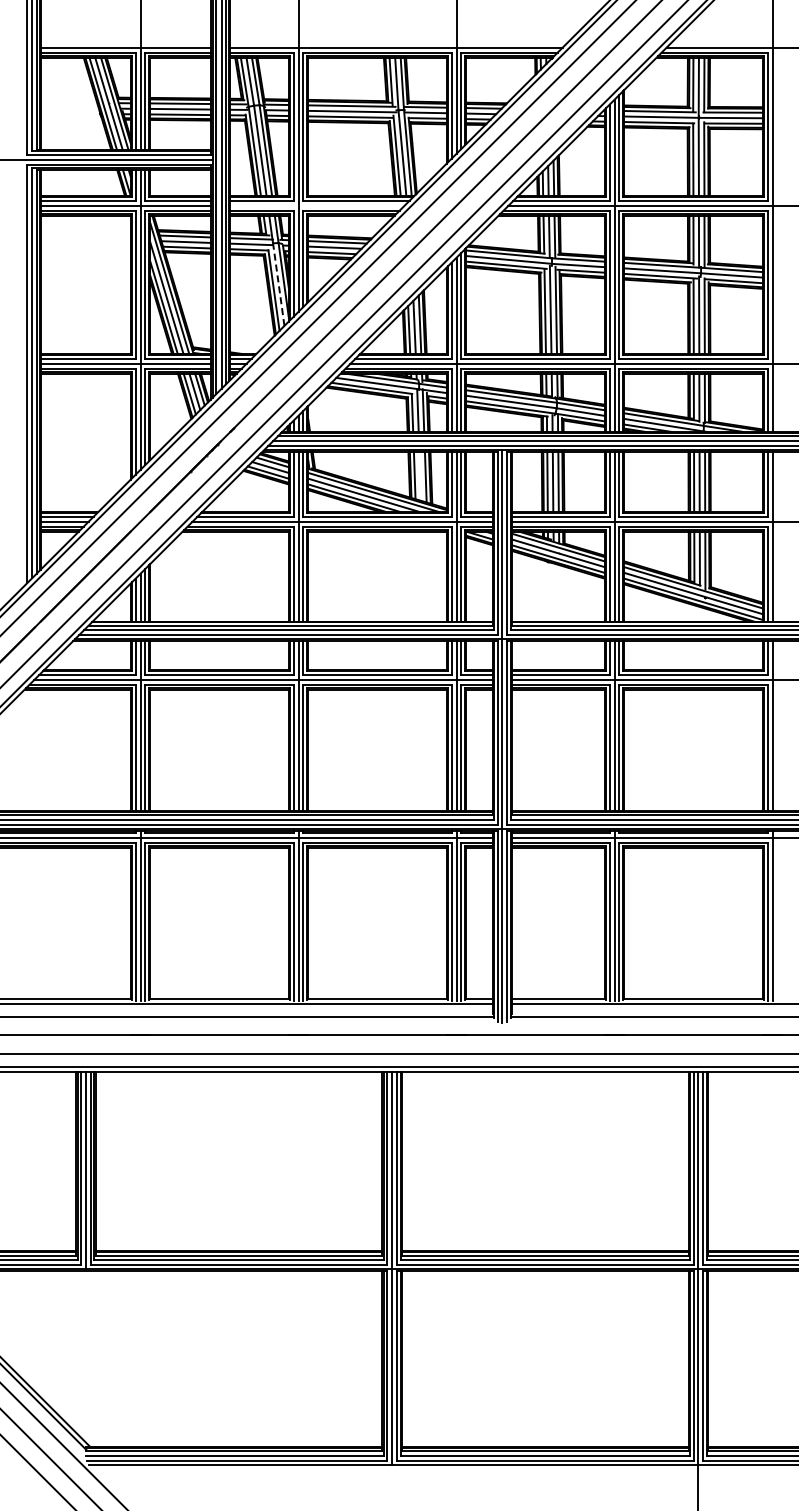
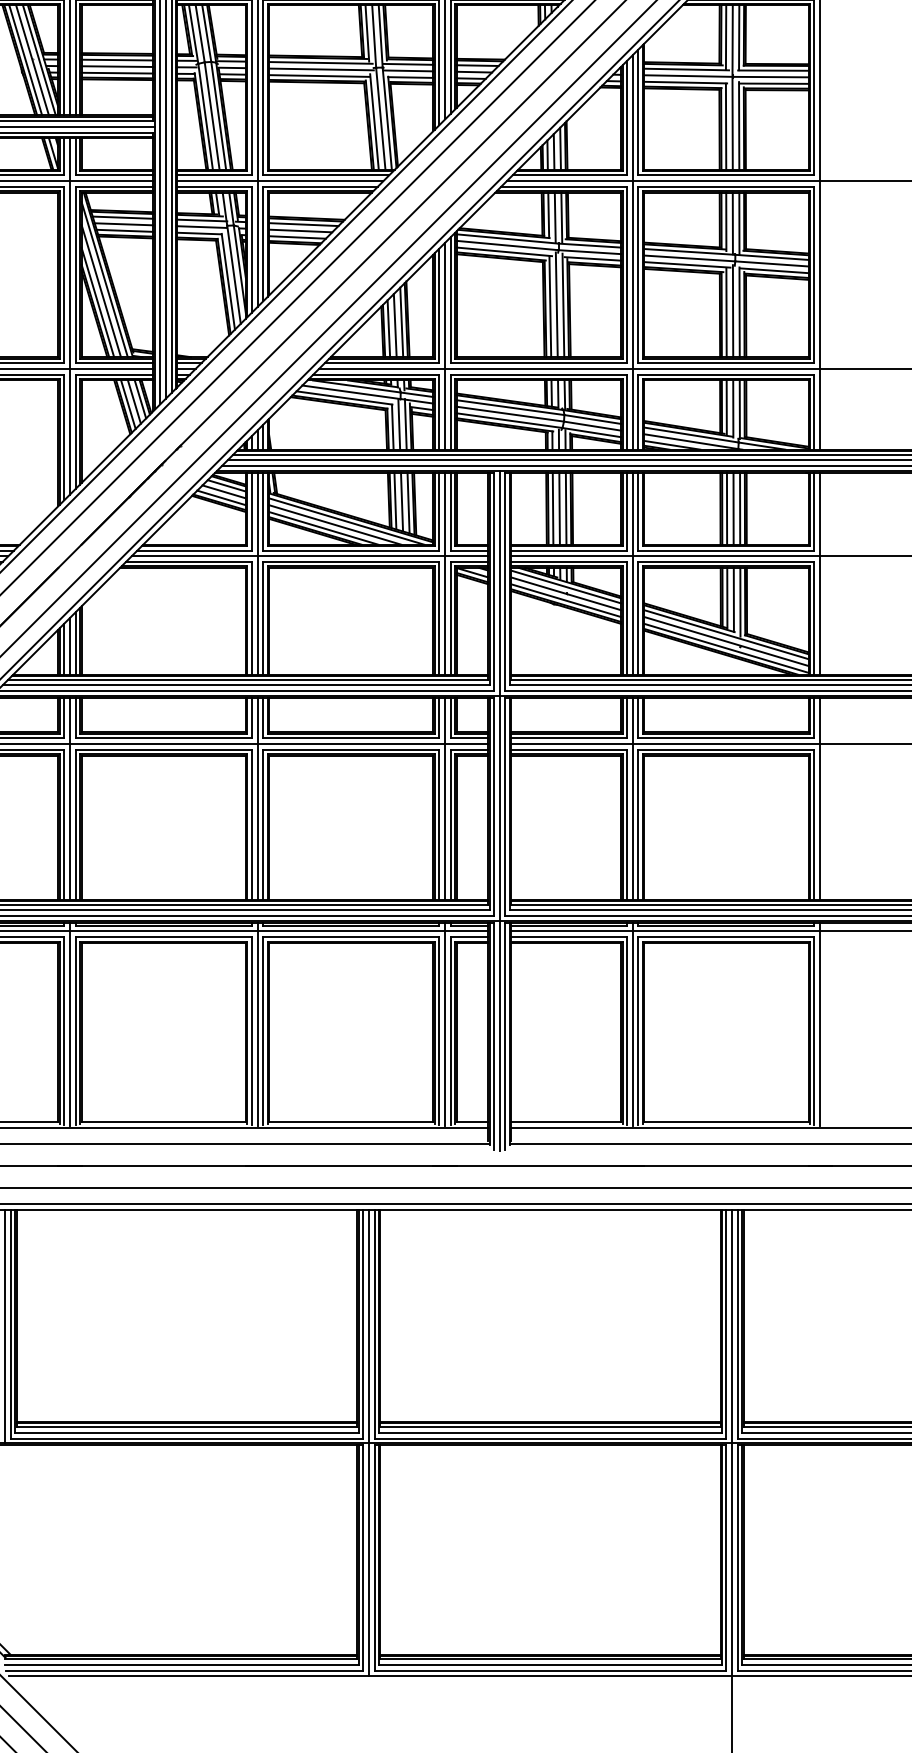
line: (317, 205) -> (280, 180), added
line: (278, 284) -> (233, 274), dashed -> solid
line: (420, 475) -> (402, 501), added

